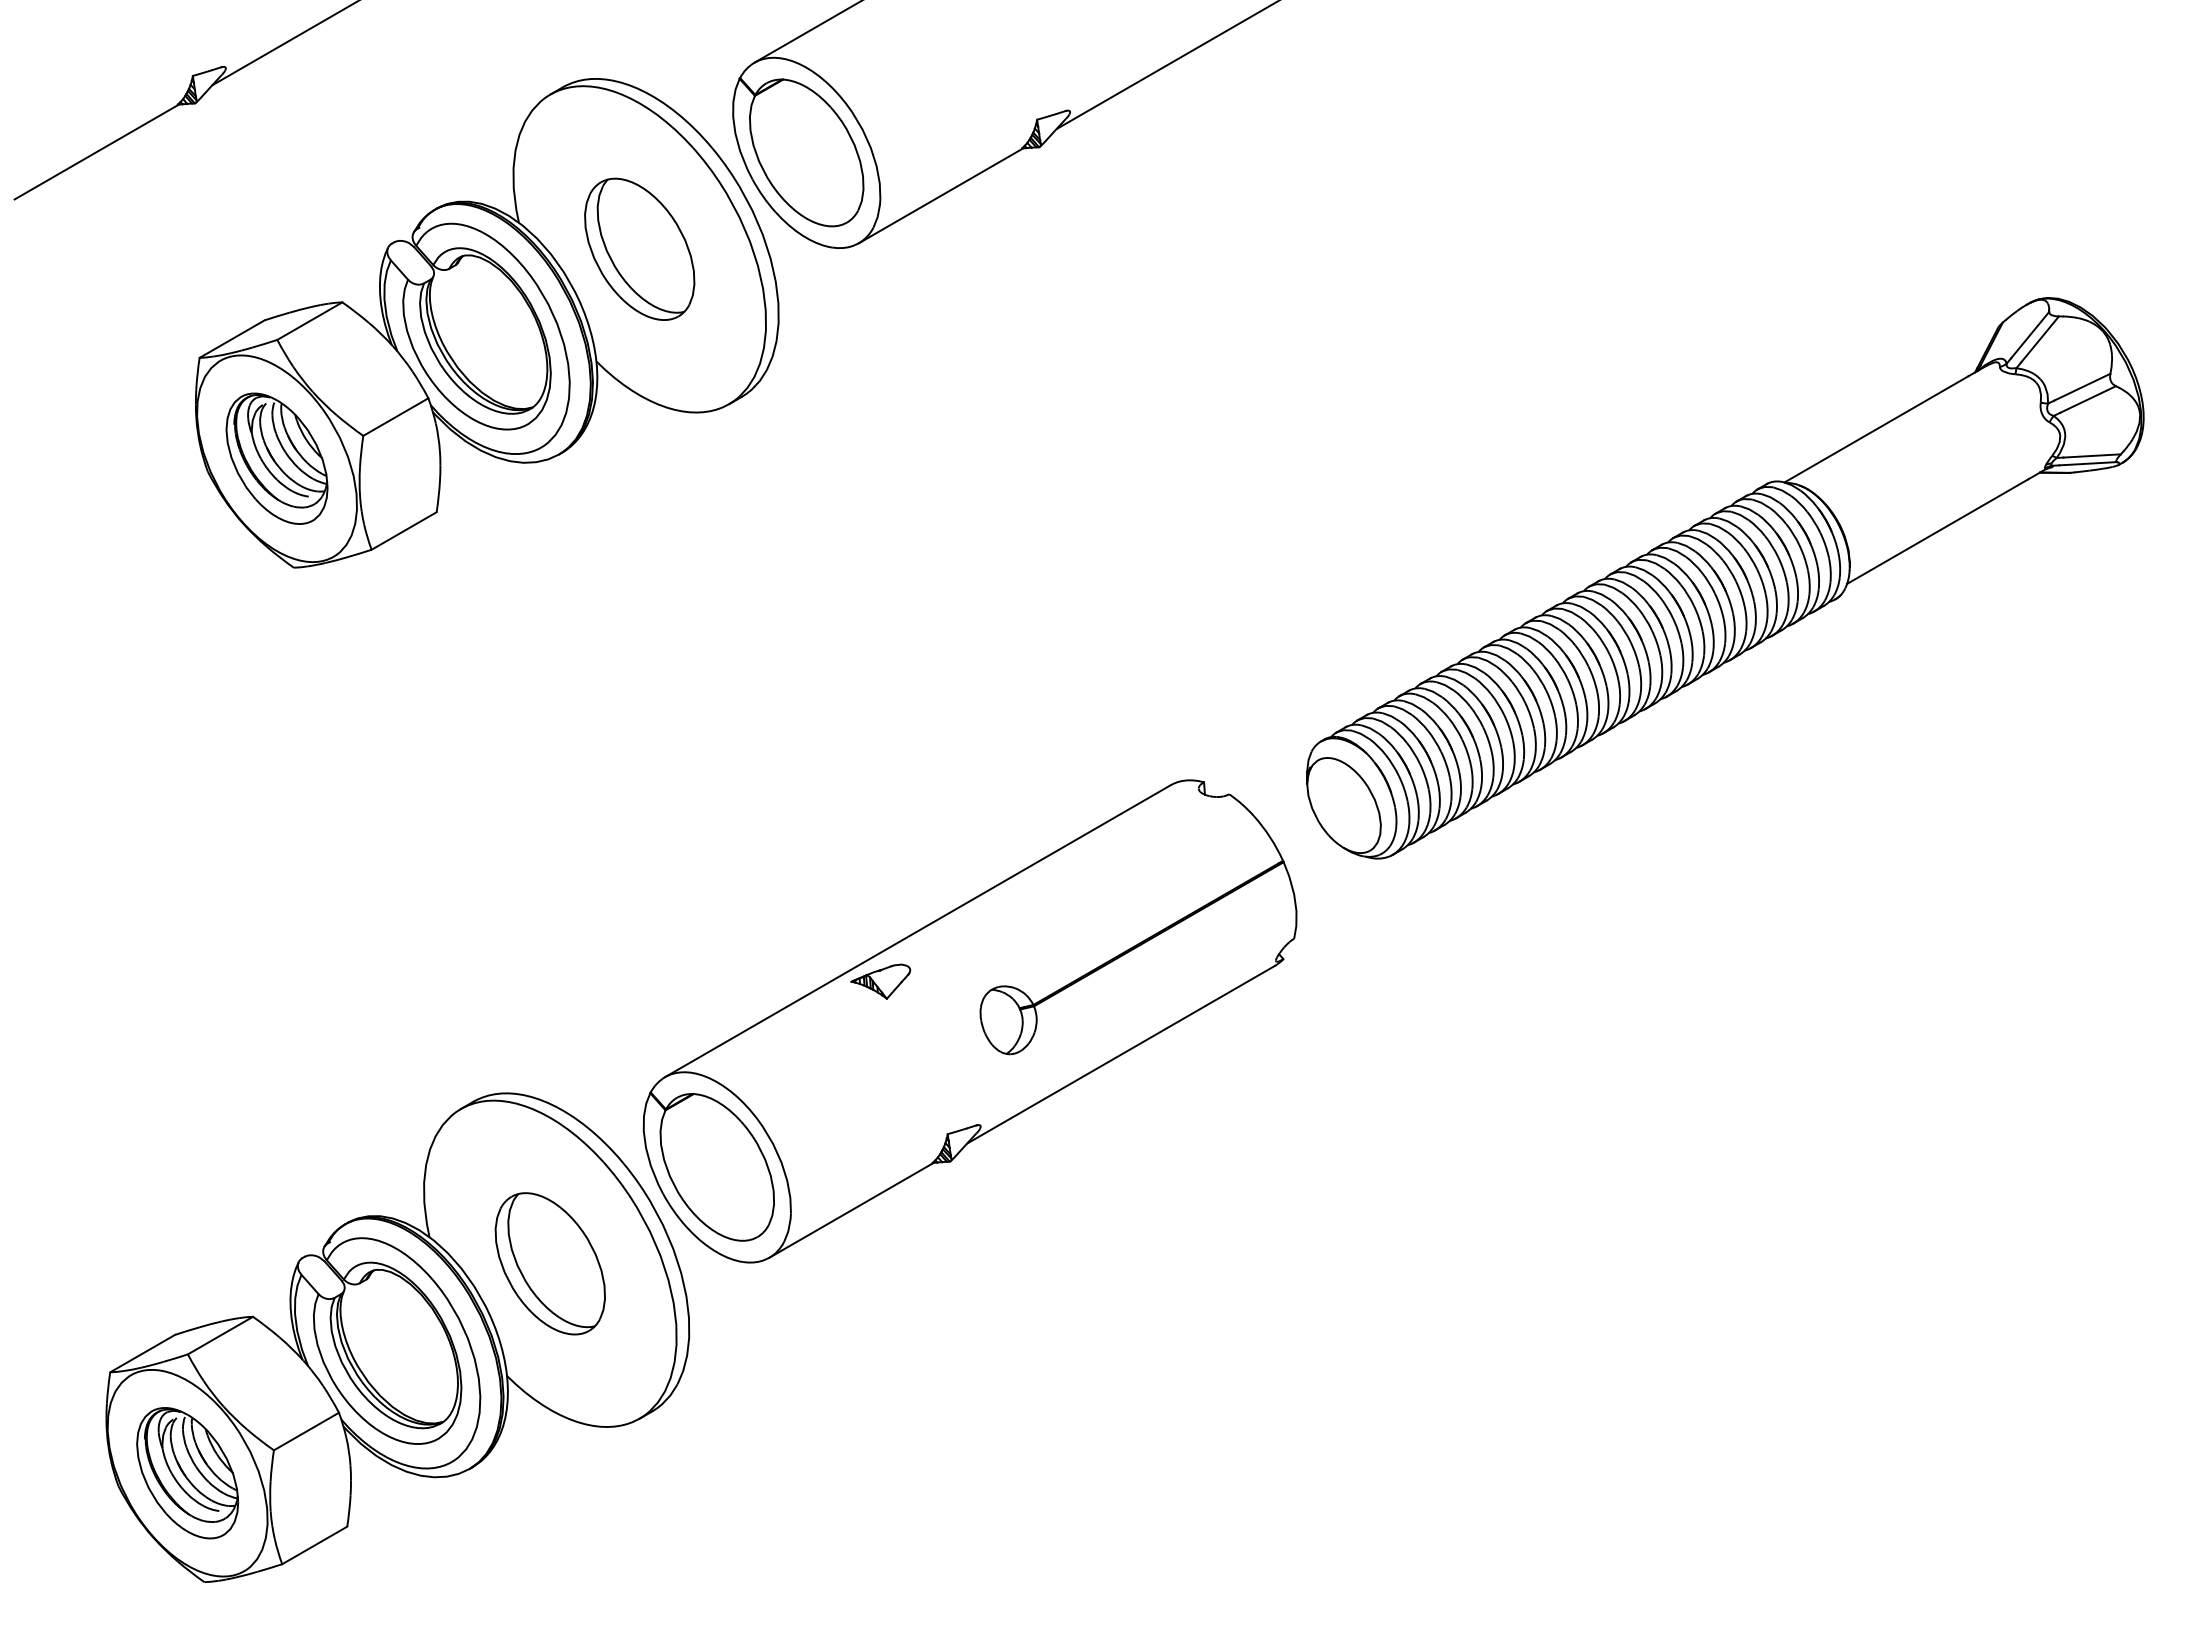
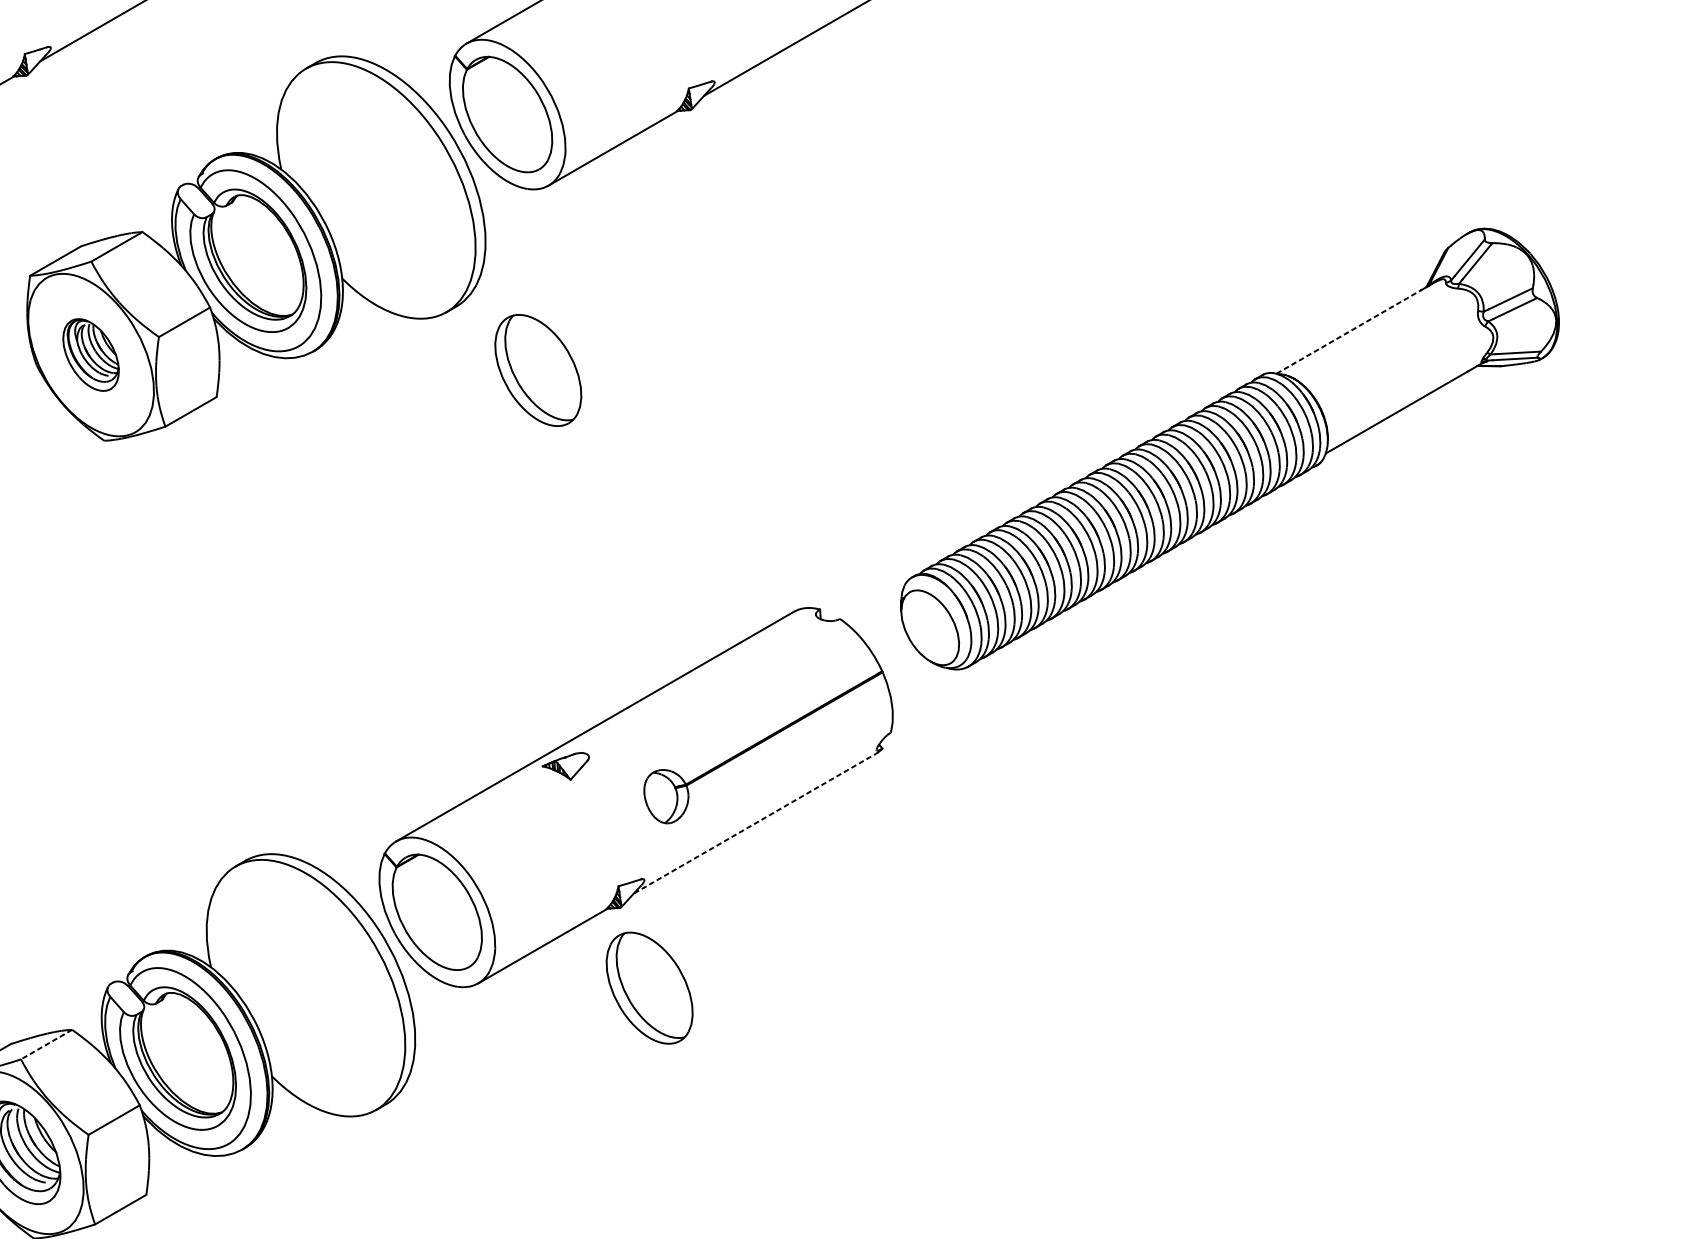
part: (639, 248) -> (538, 369), moved
line: (1876, 429) -> (1348, 332), solid -> dashed
part: (276, 458) -> (90, 354), size x0.7
line: (1121, 1054) -> (755, 823), solid -> dashed
part: (549, 1263) -> (649, 987), moved
line: (220, 1335) -> (46, 1044), solid -> dashed

